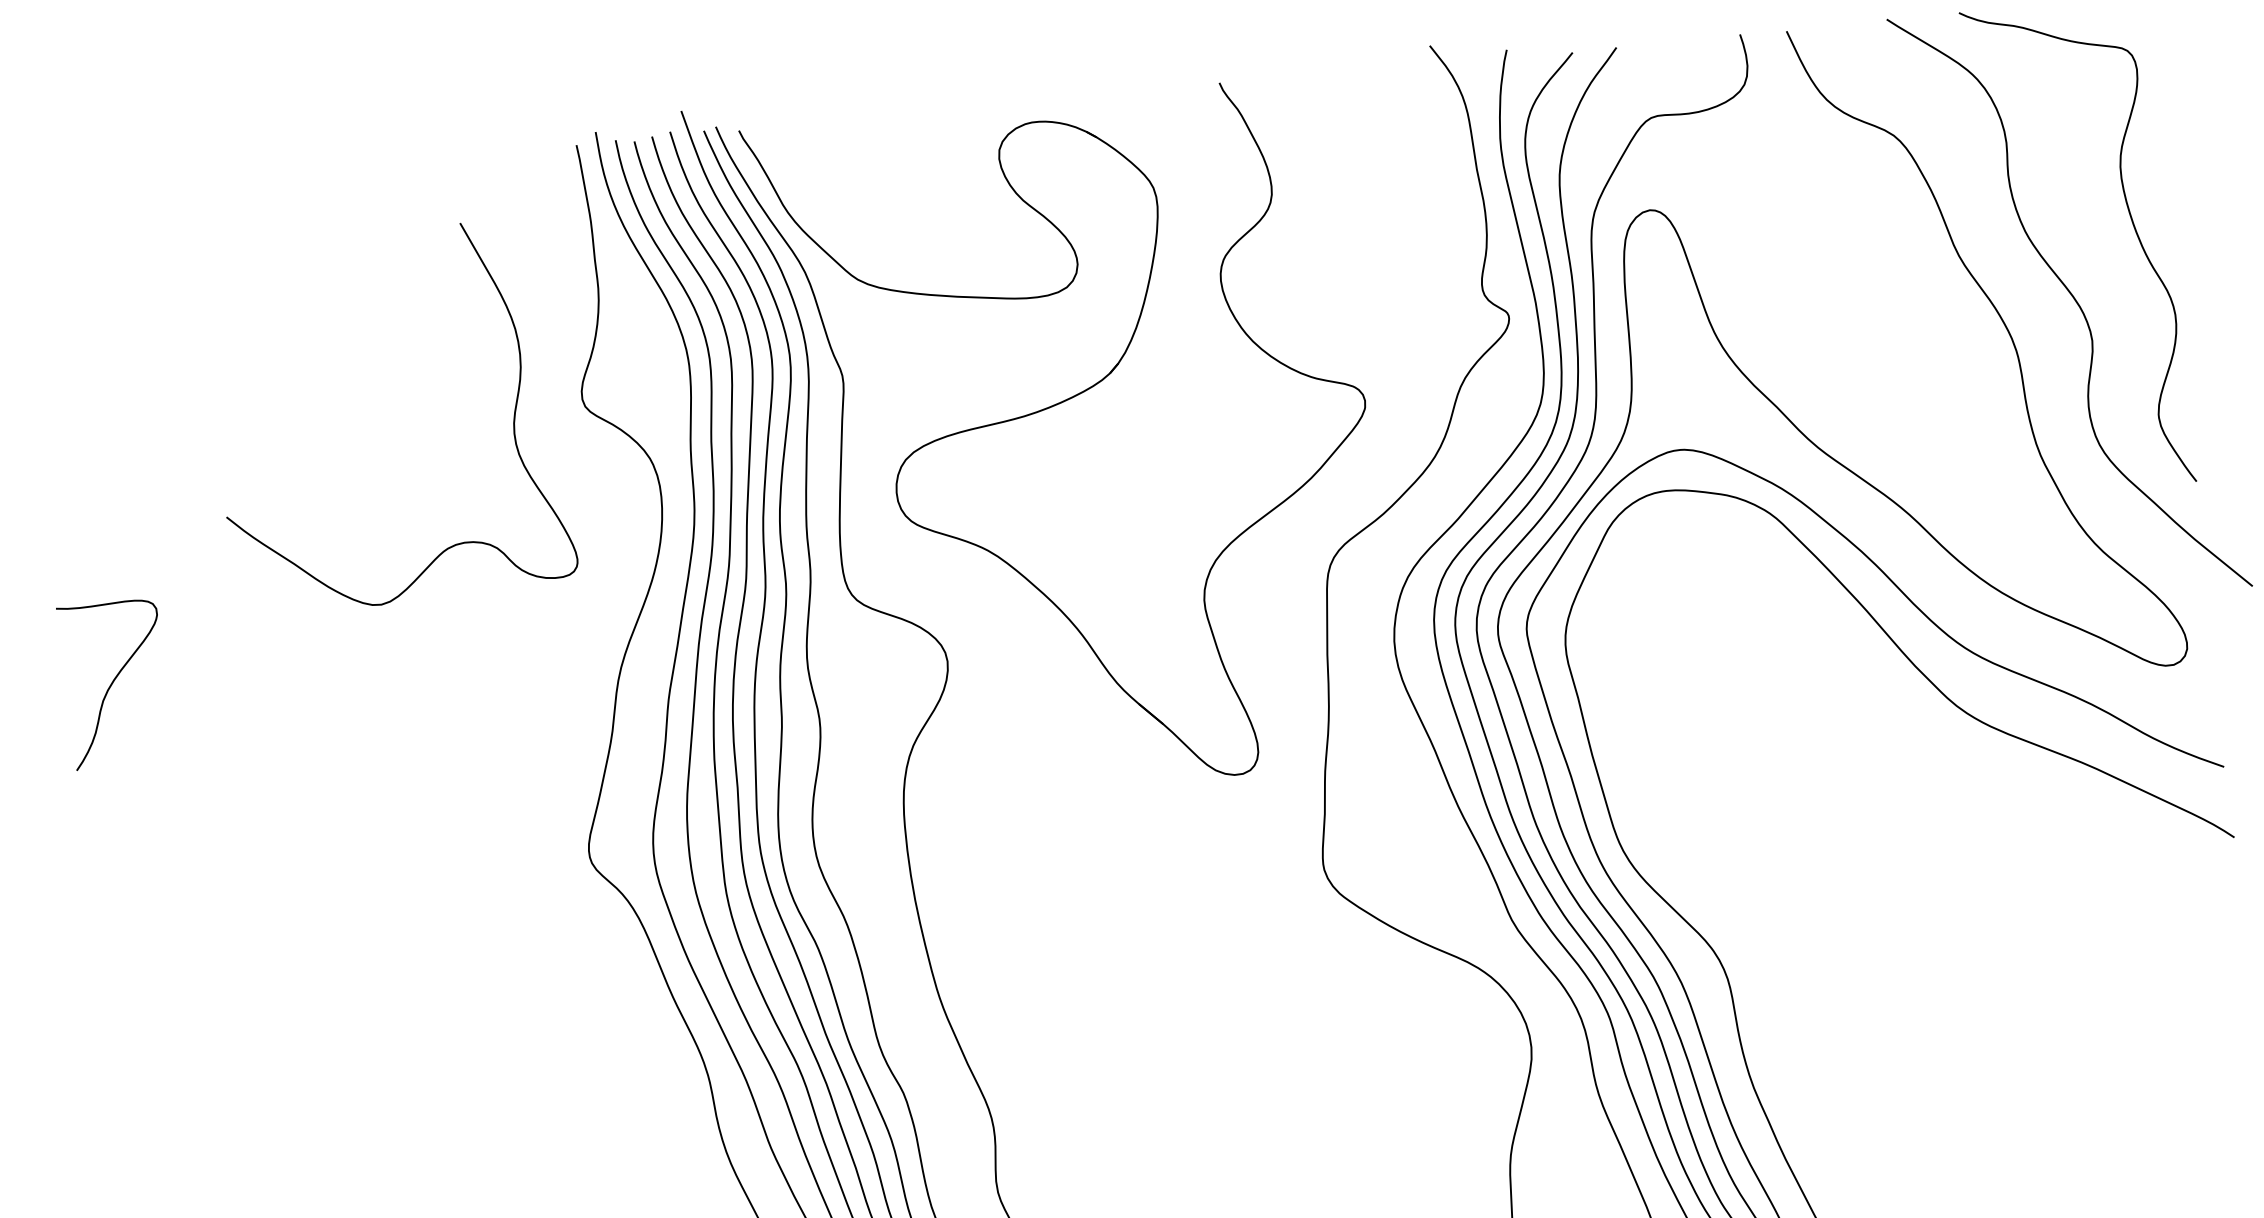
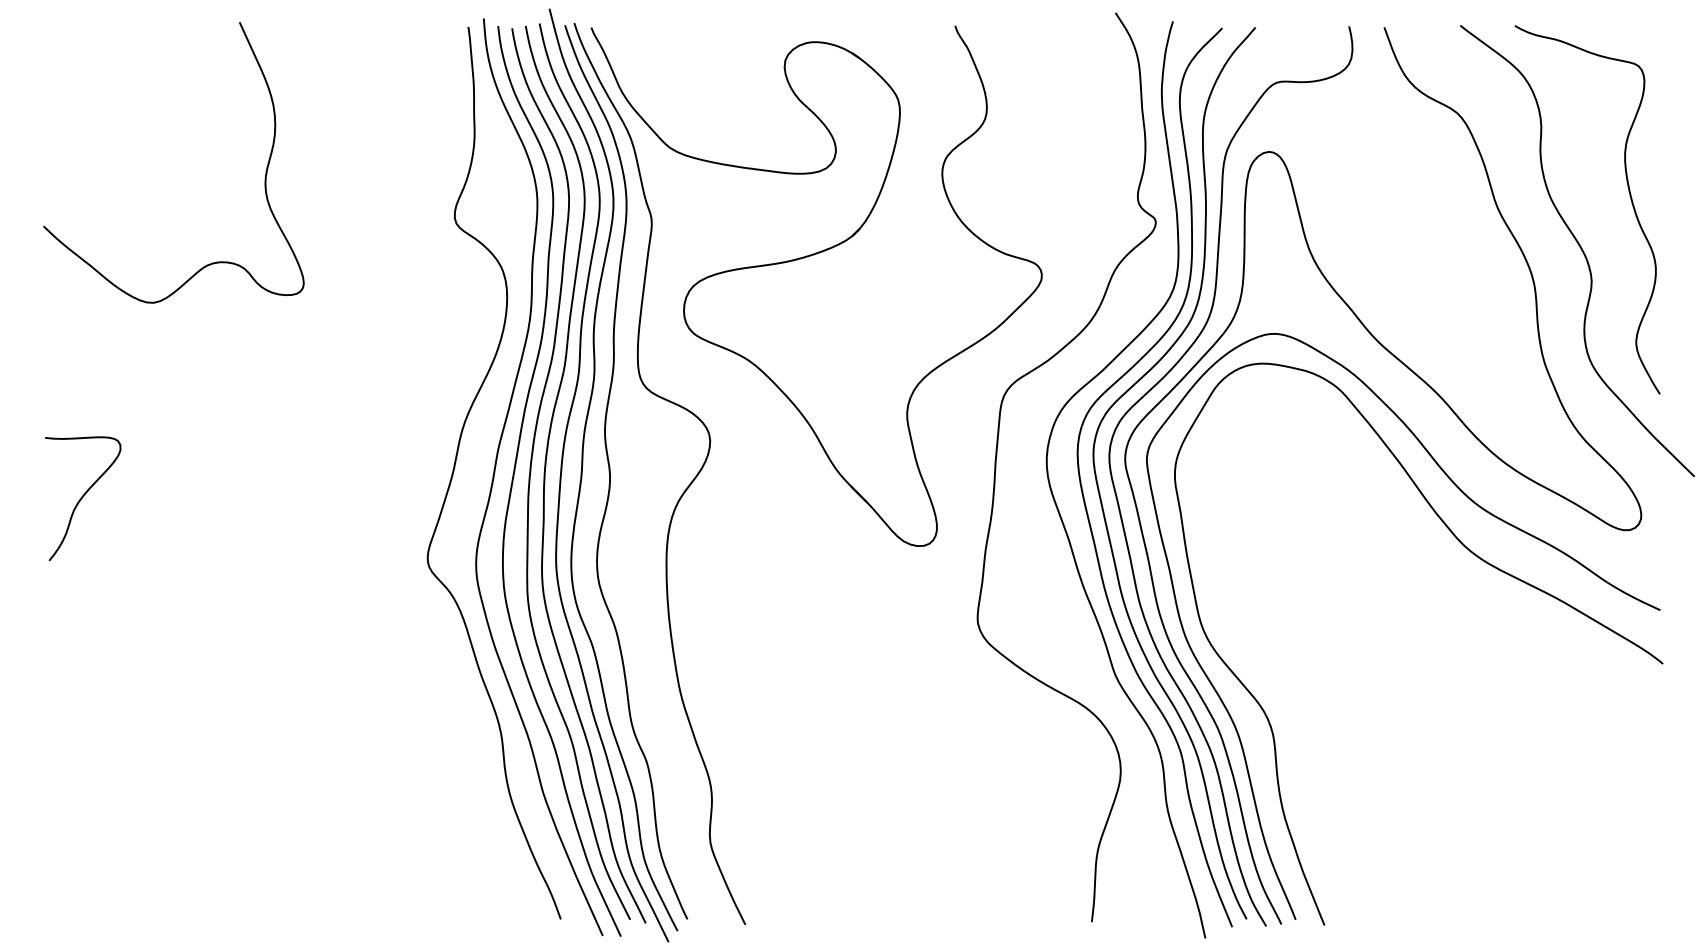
curve: (512, 425) -> (264, 177), moved
curve: (114, 682) -> (83, 497), moved

